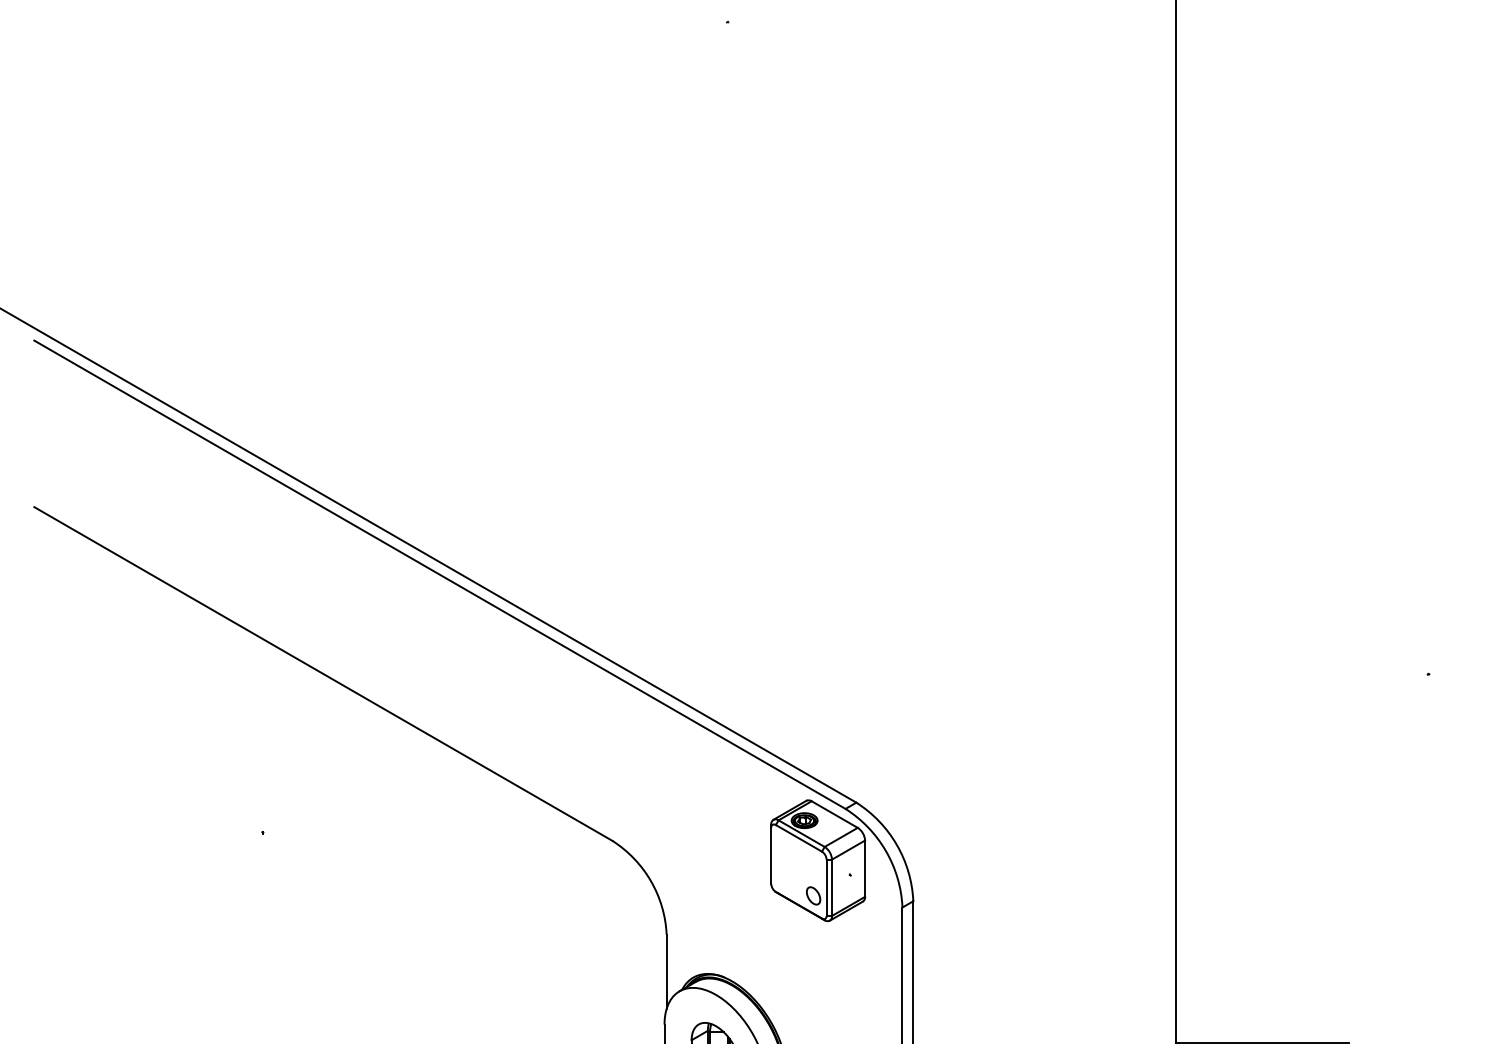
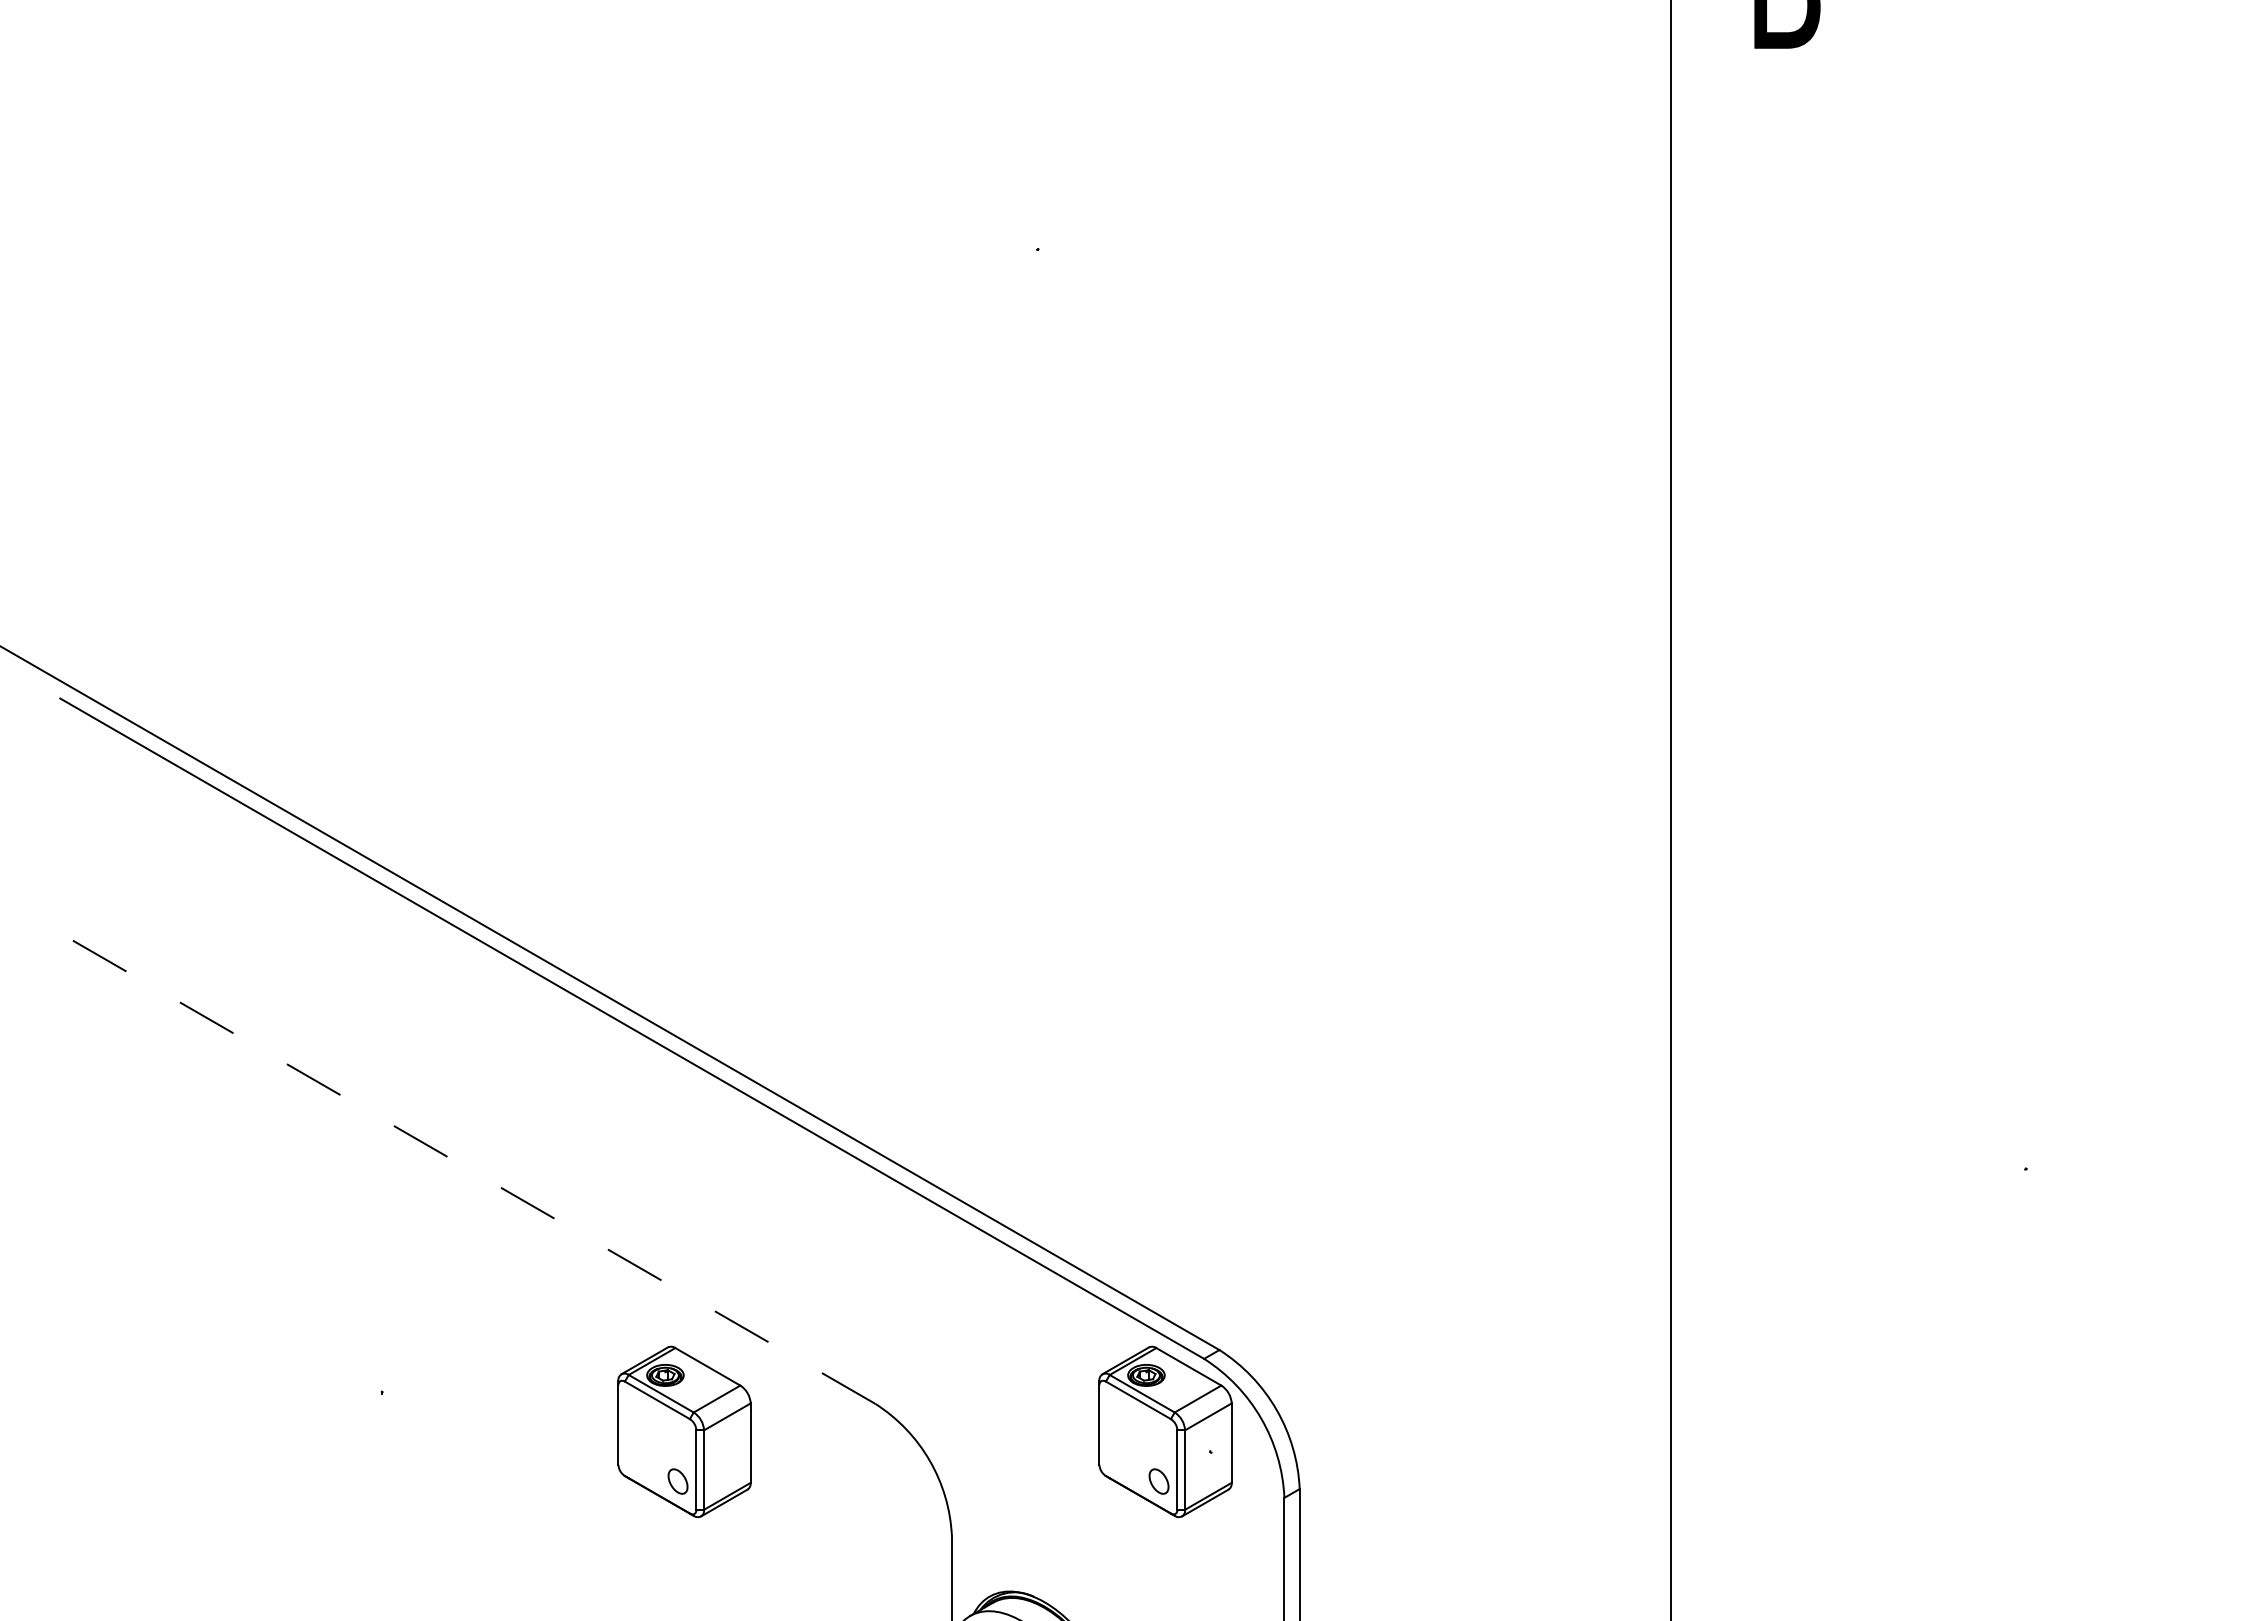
line: (323, 673) -> (467, 1168), solid -> dashed
part: (477, 860) -> (684, 1431), added

